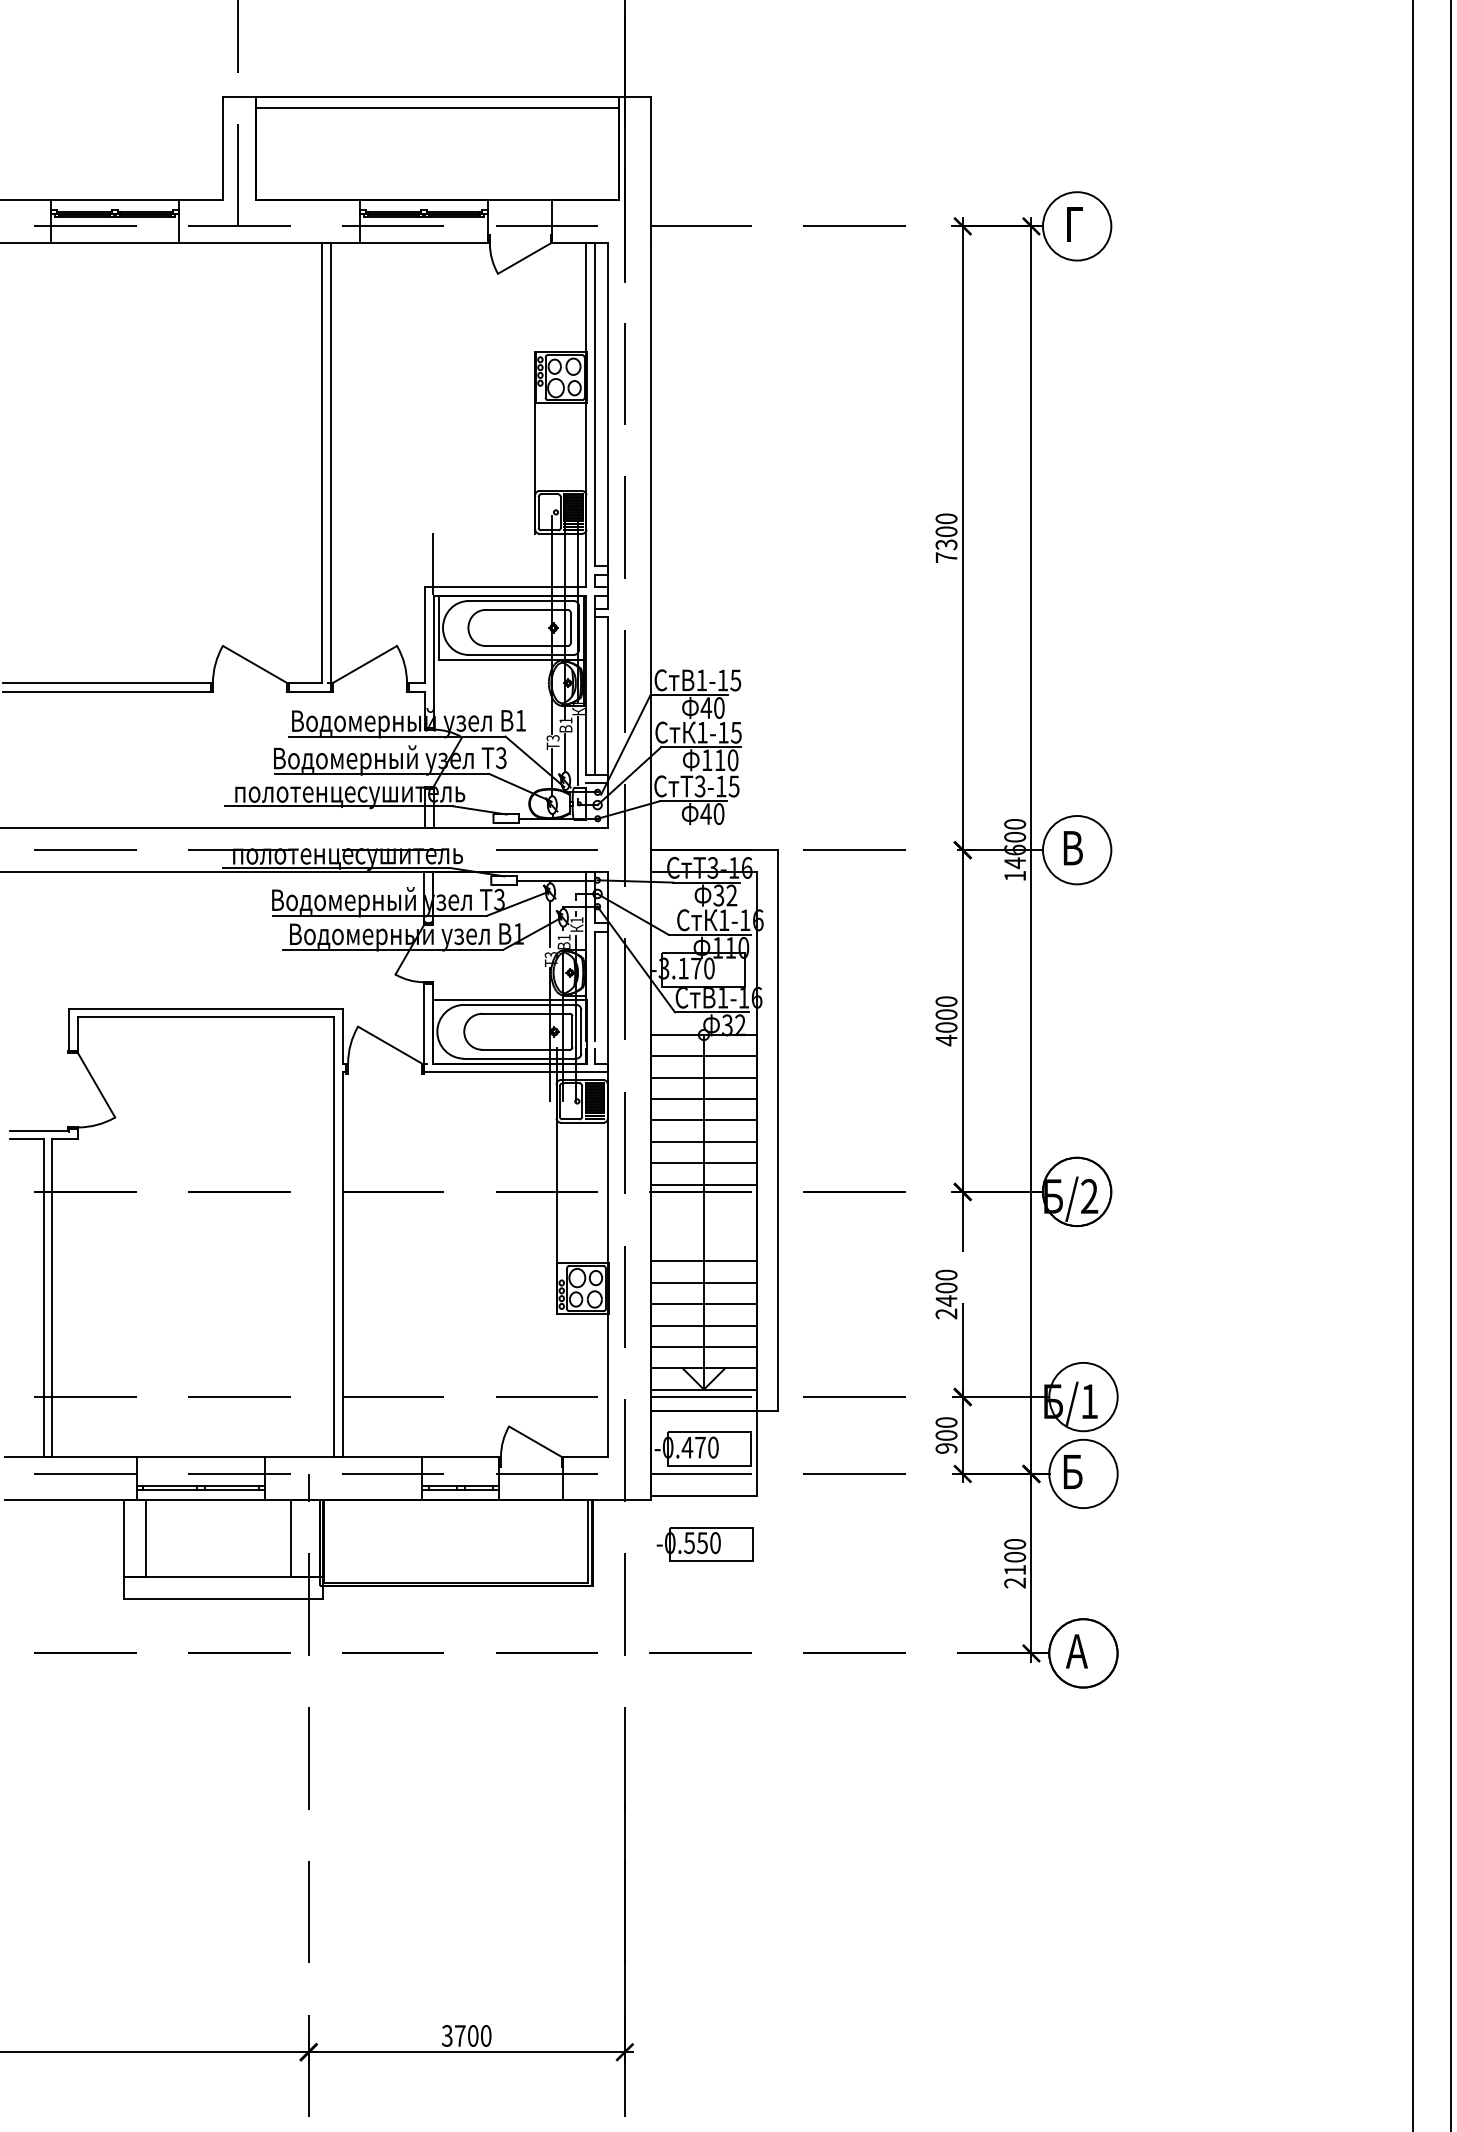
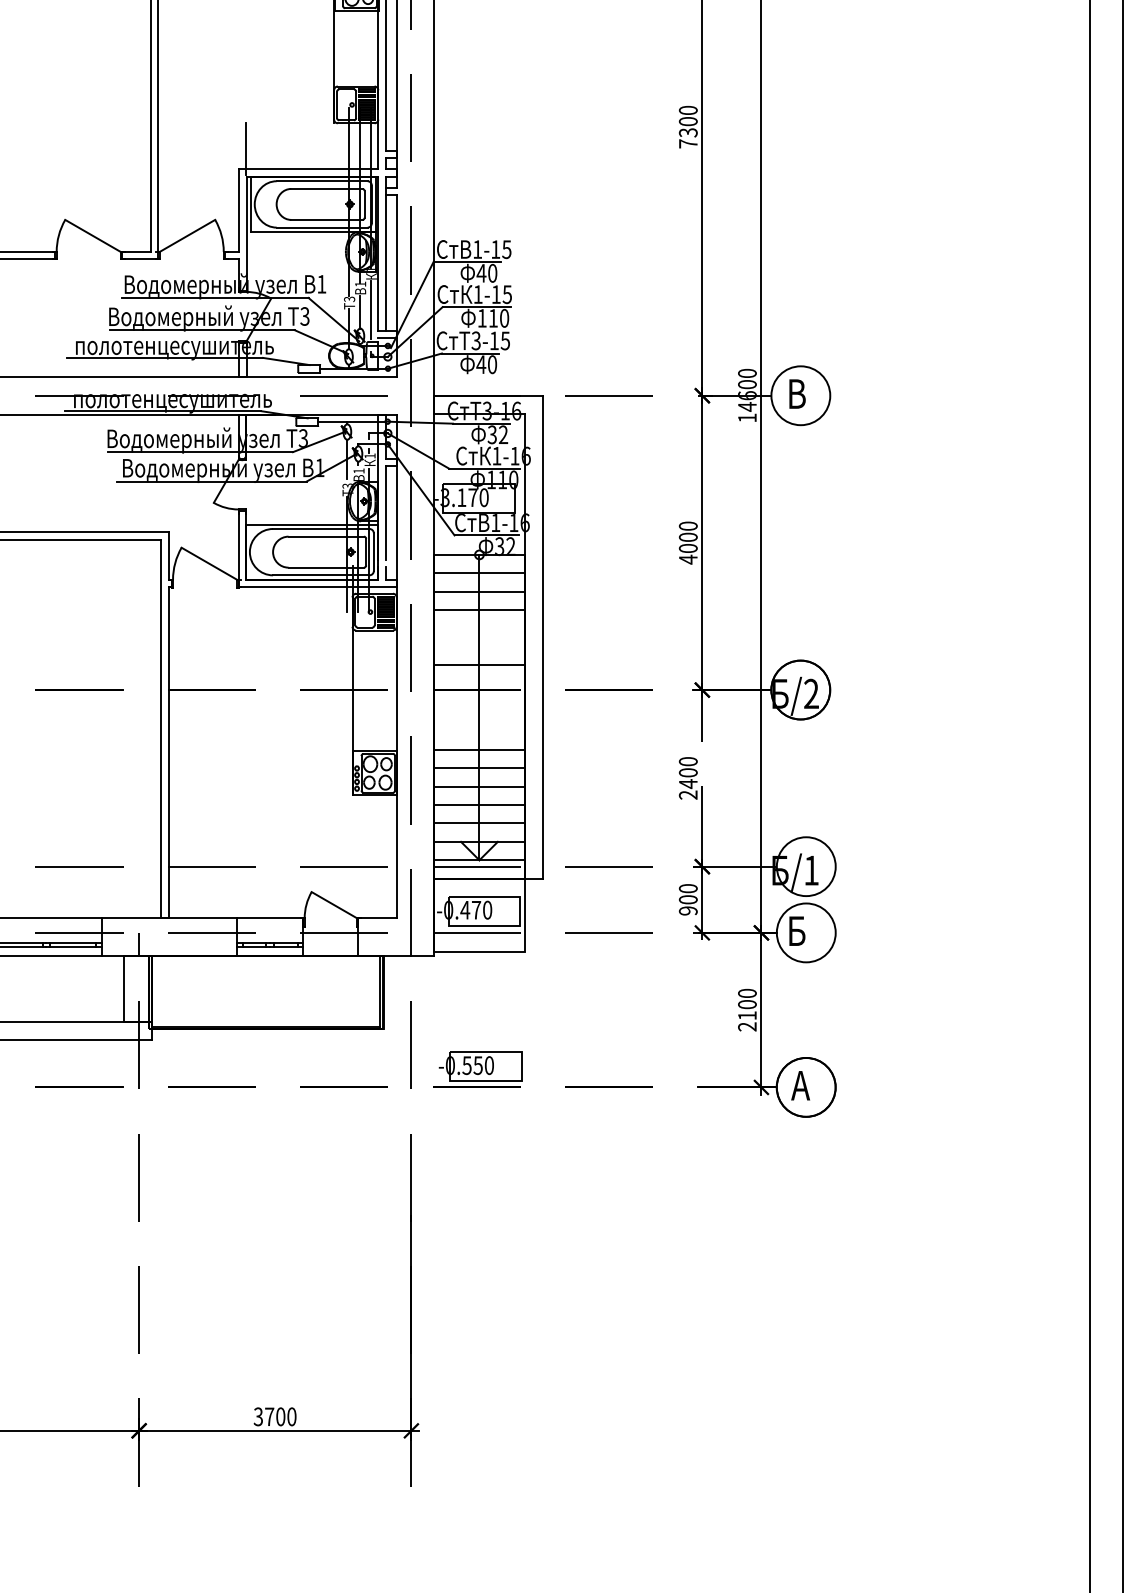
line: (703, 1120) -> (479, 628), removed
line: (703, 1141) -> (479, 646), removed
line: (703, 1184) -> (479, 683), removed
part: (704, 1544) -> (479, 1066), moved

